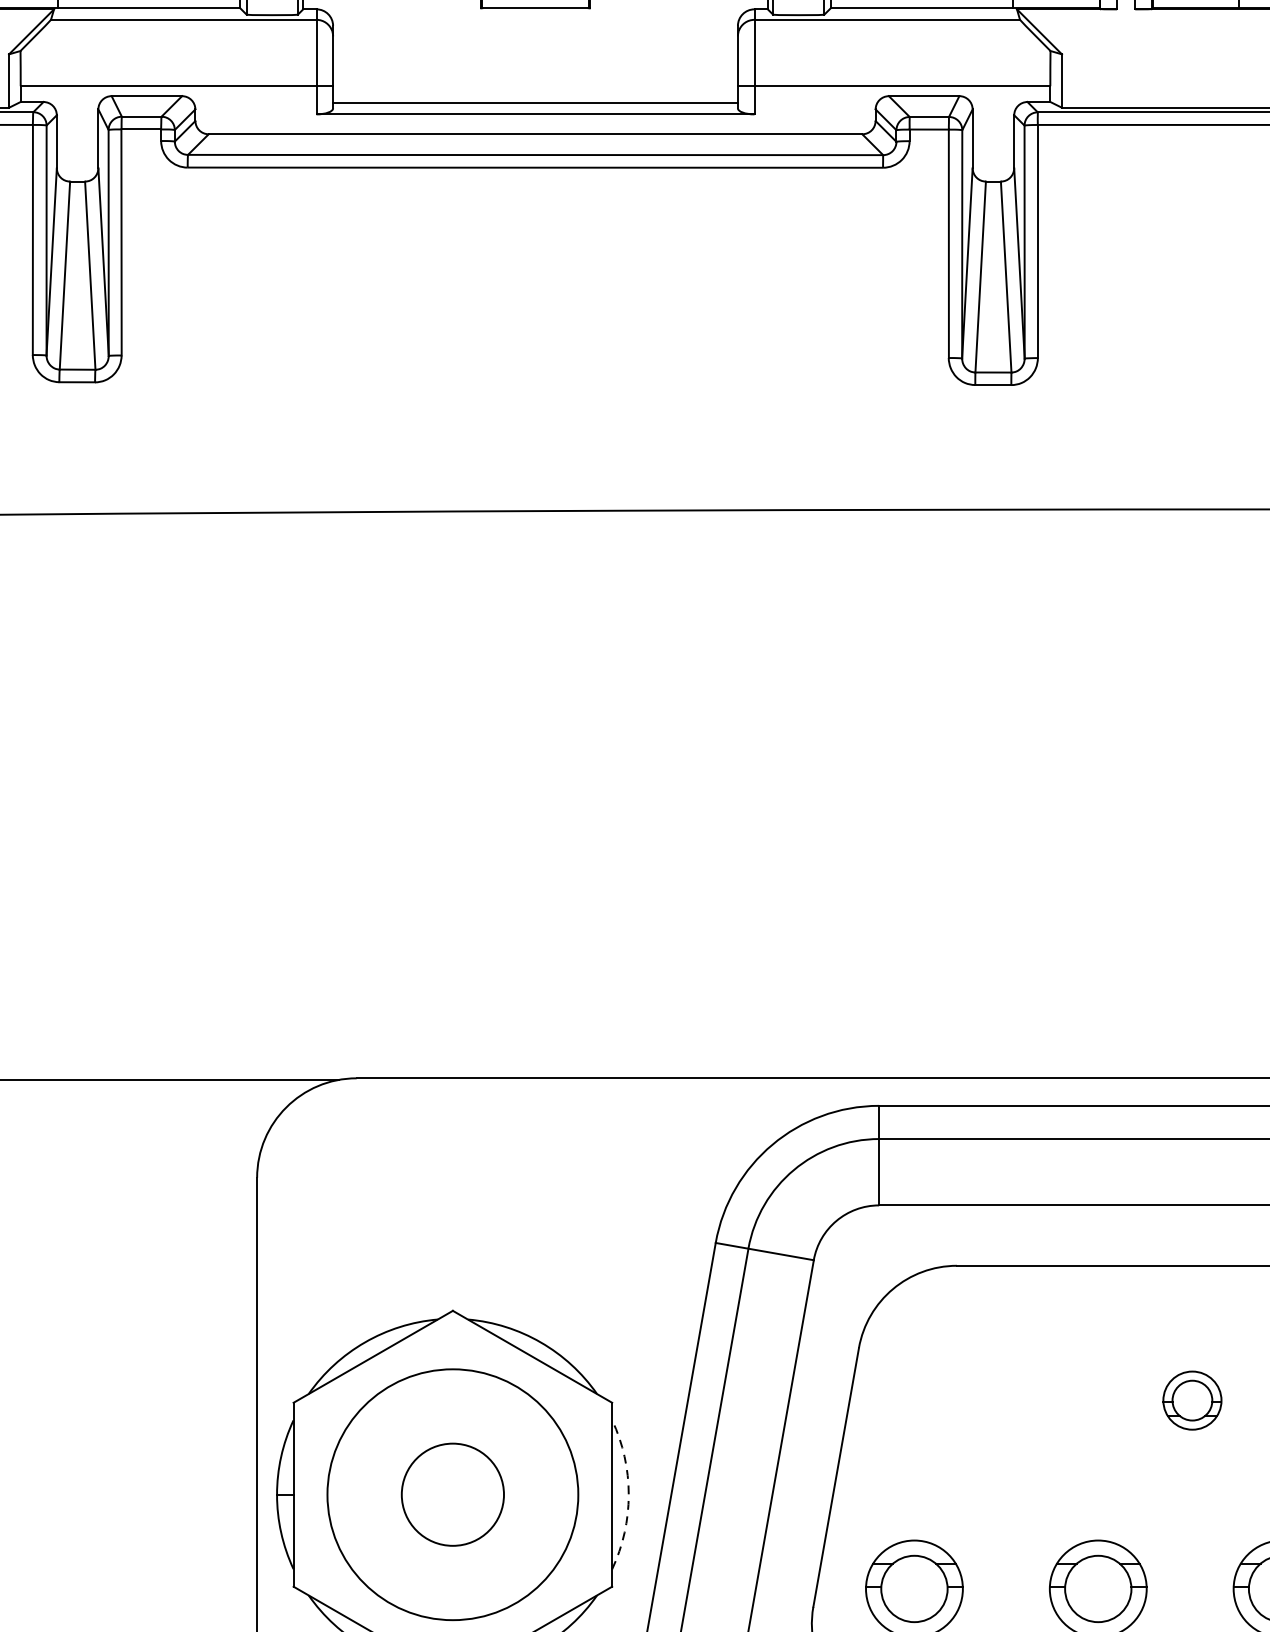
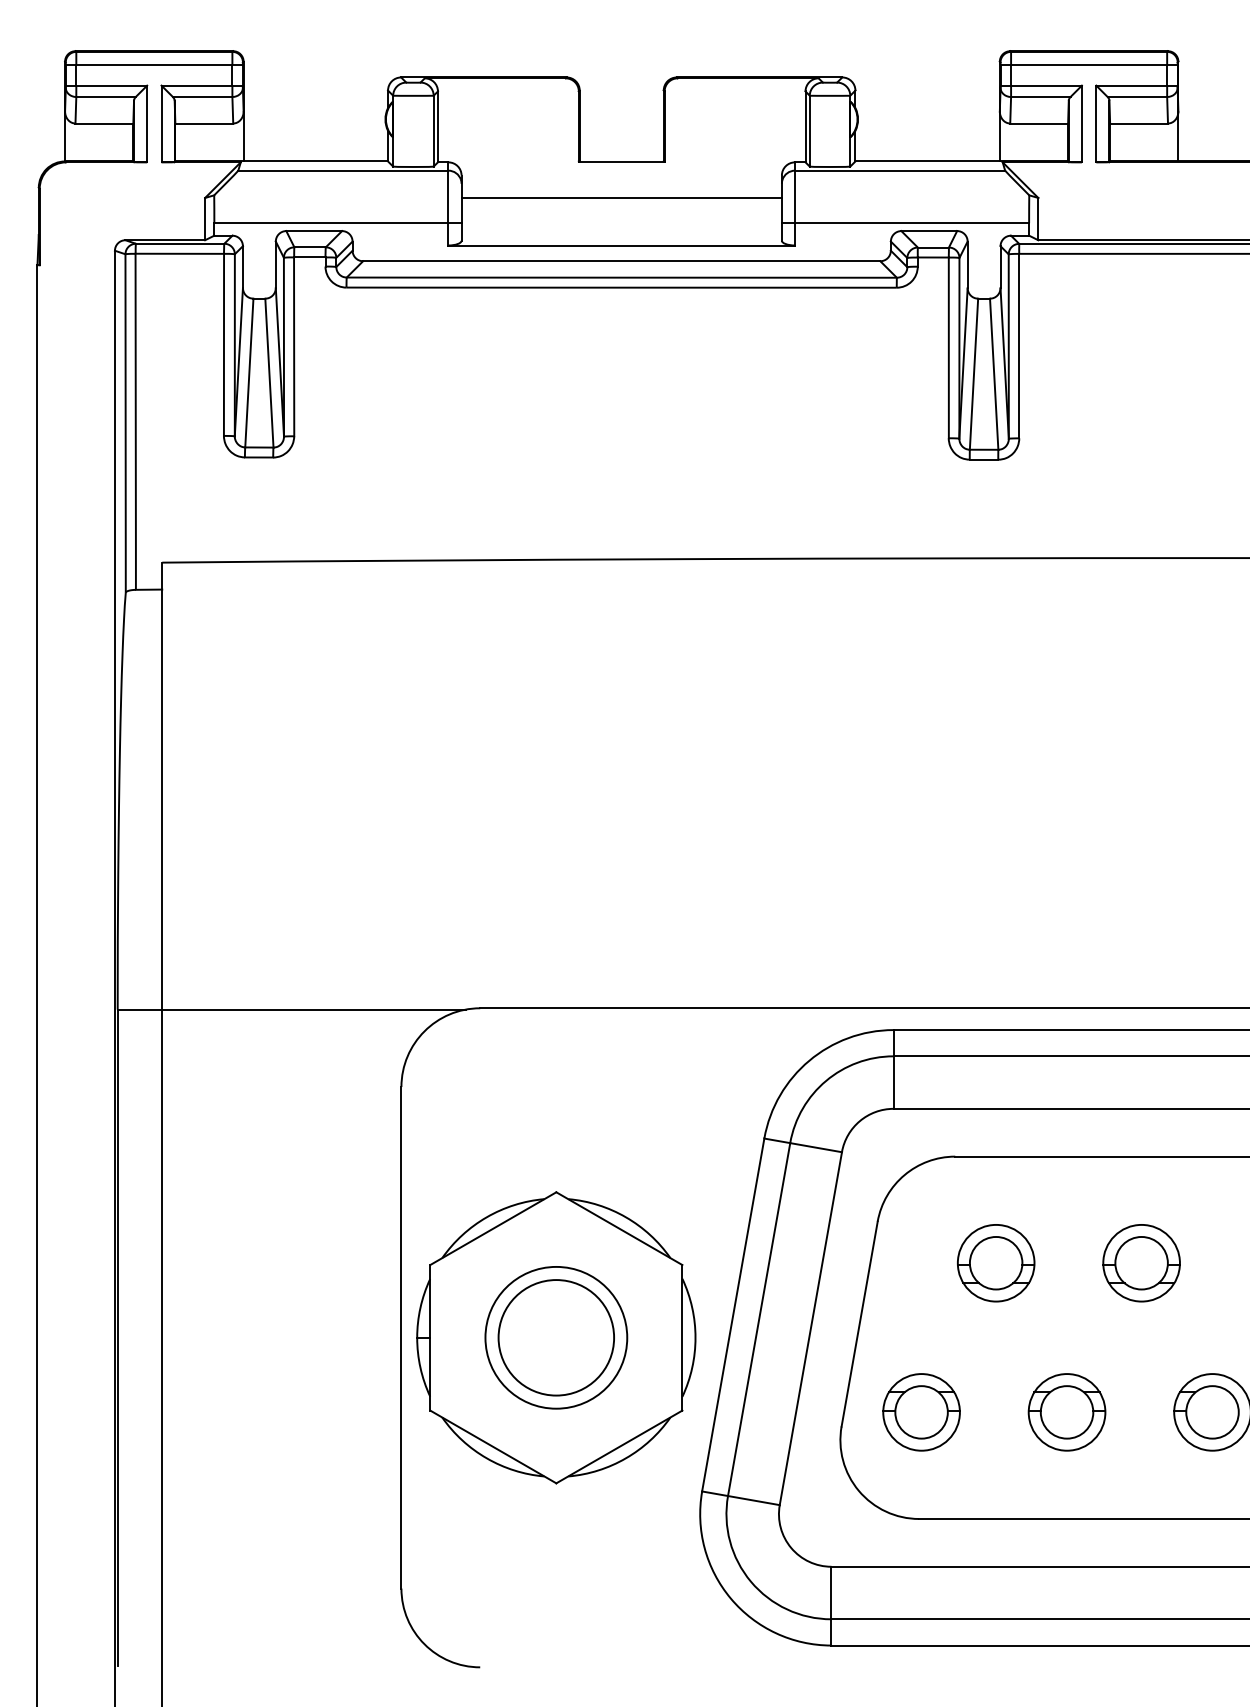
line: (535, 103) -> (621, 198), moved
part: (1009, 1400) -> (996, 1263), added
part: (1192, 1400) -> (1141, 1263), size x1.67
circle: (453, 1494) -> (556, 1337), size x0.71
circle: (453, 1494) -> (556, 1337), size x1.43
arc: (628, 1494) -> (695, 1337), dashed -> solid

